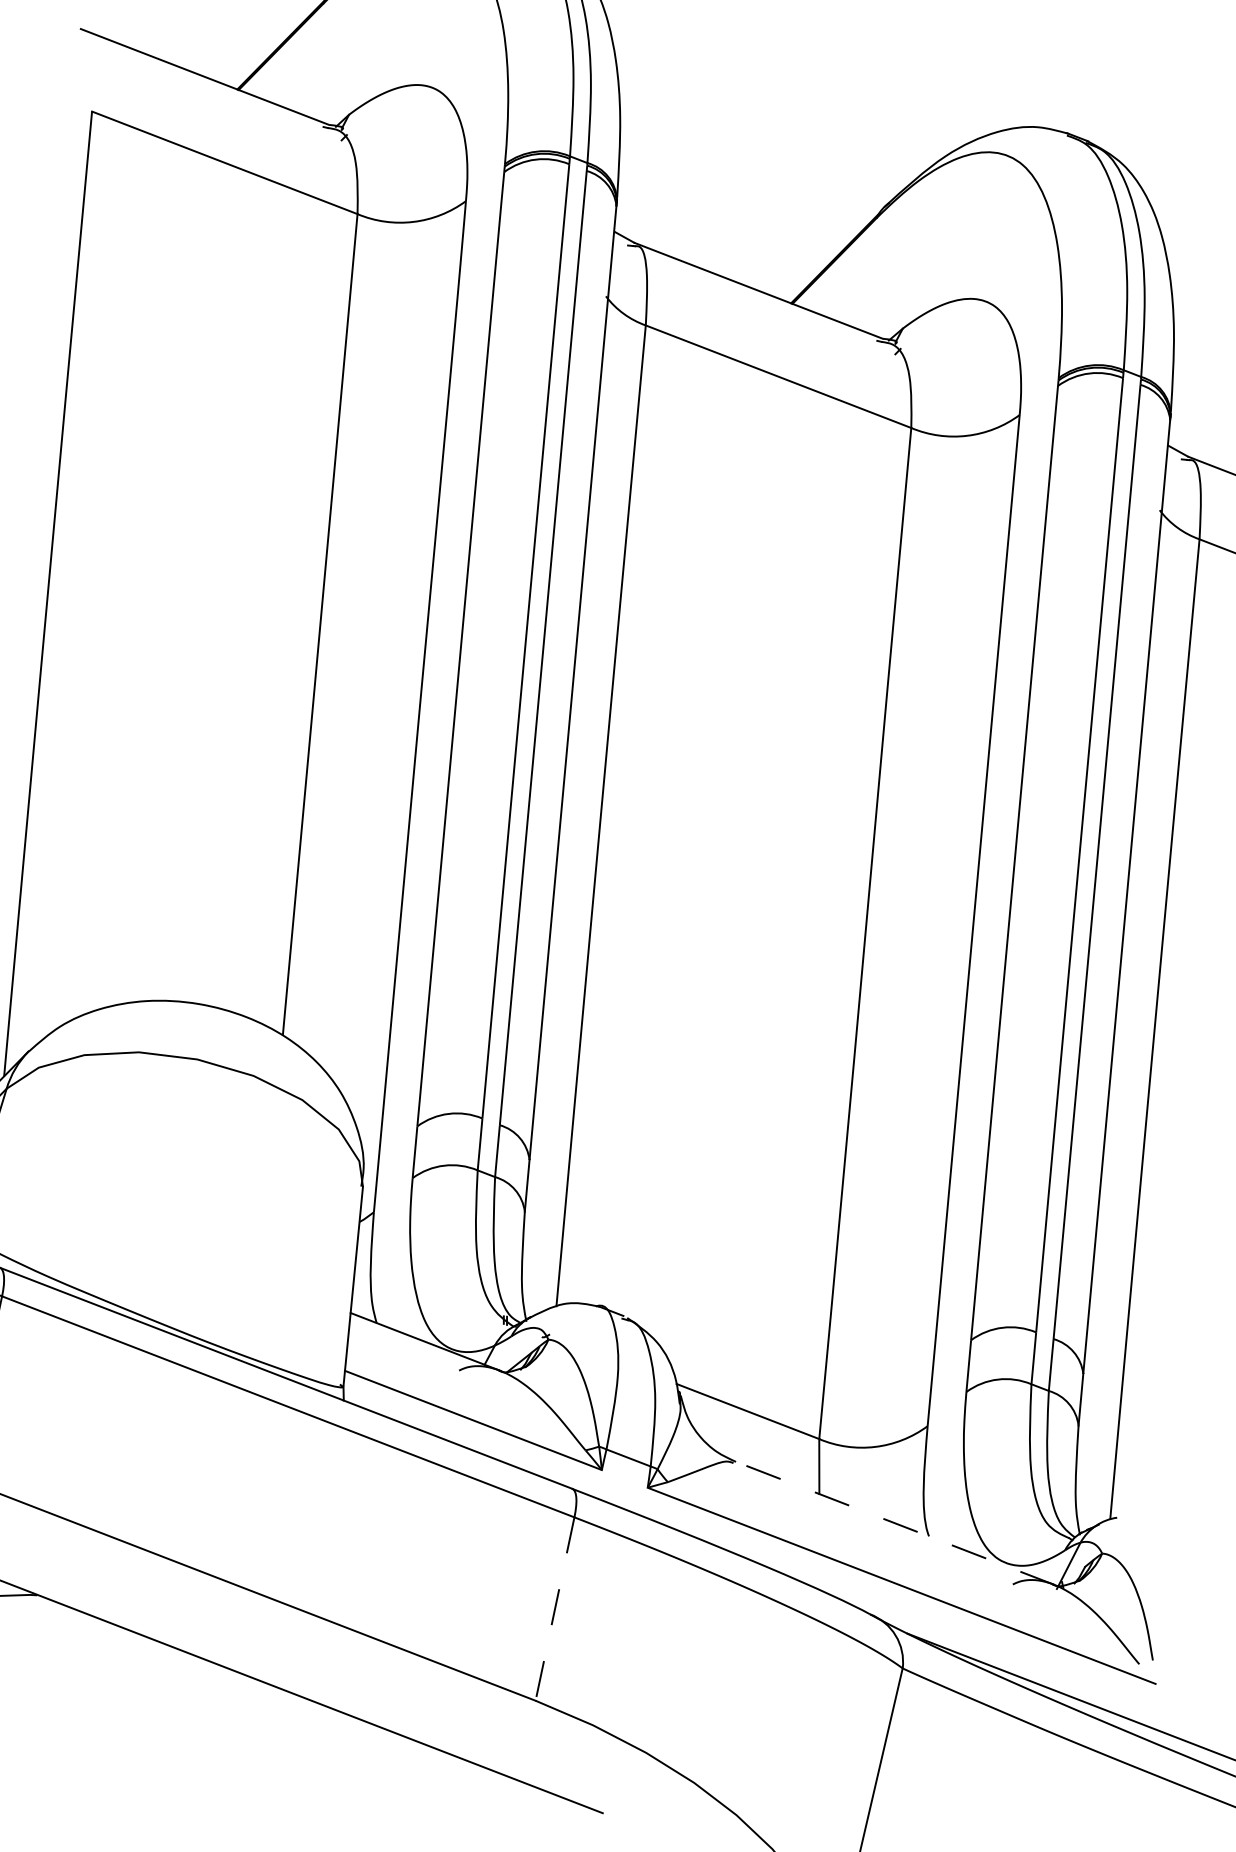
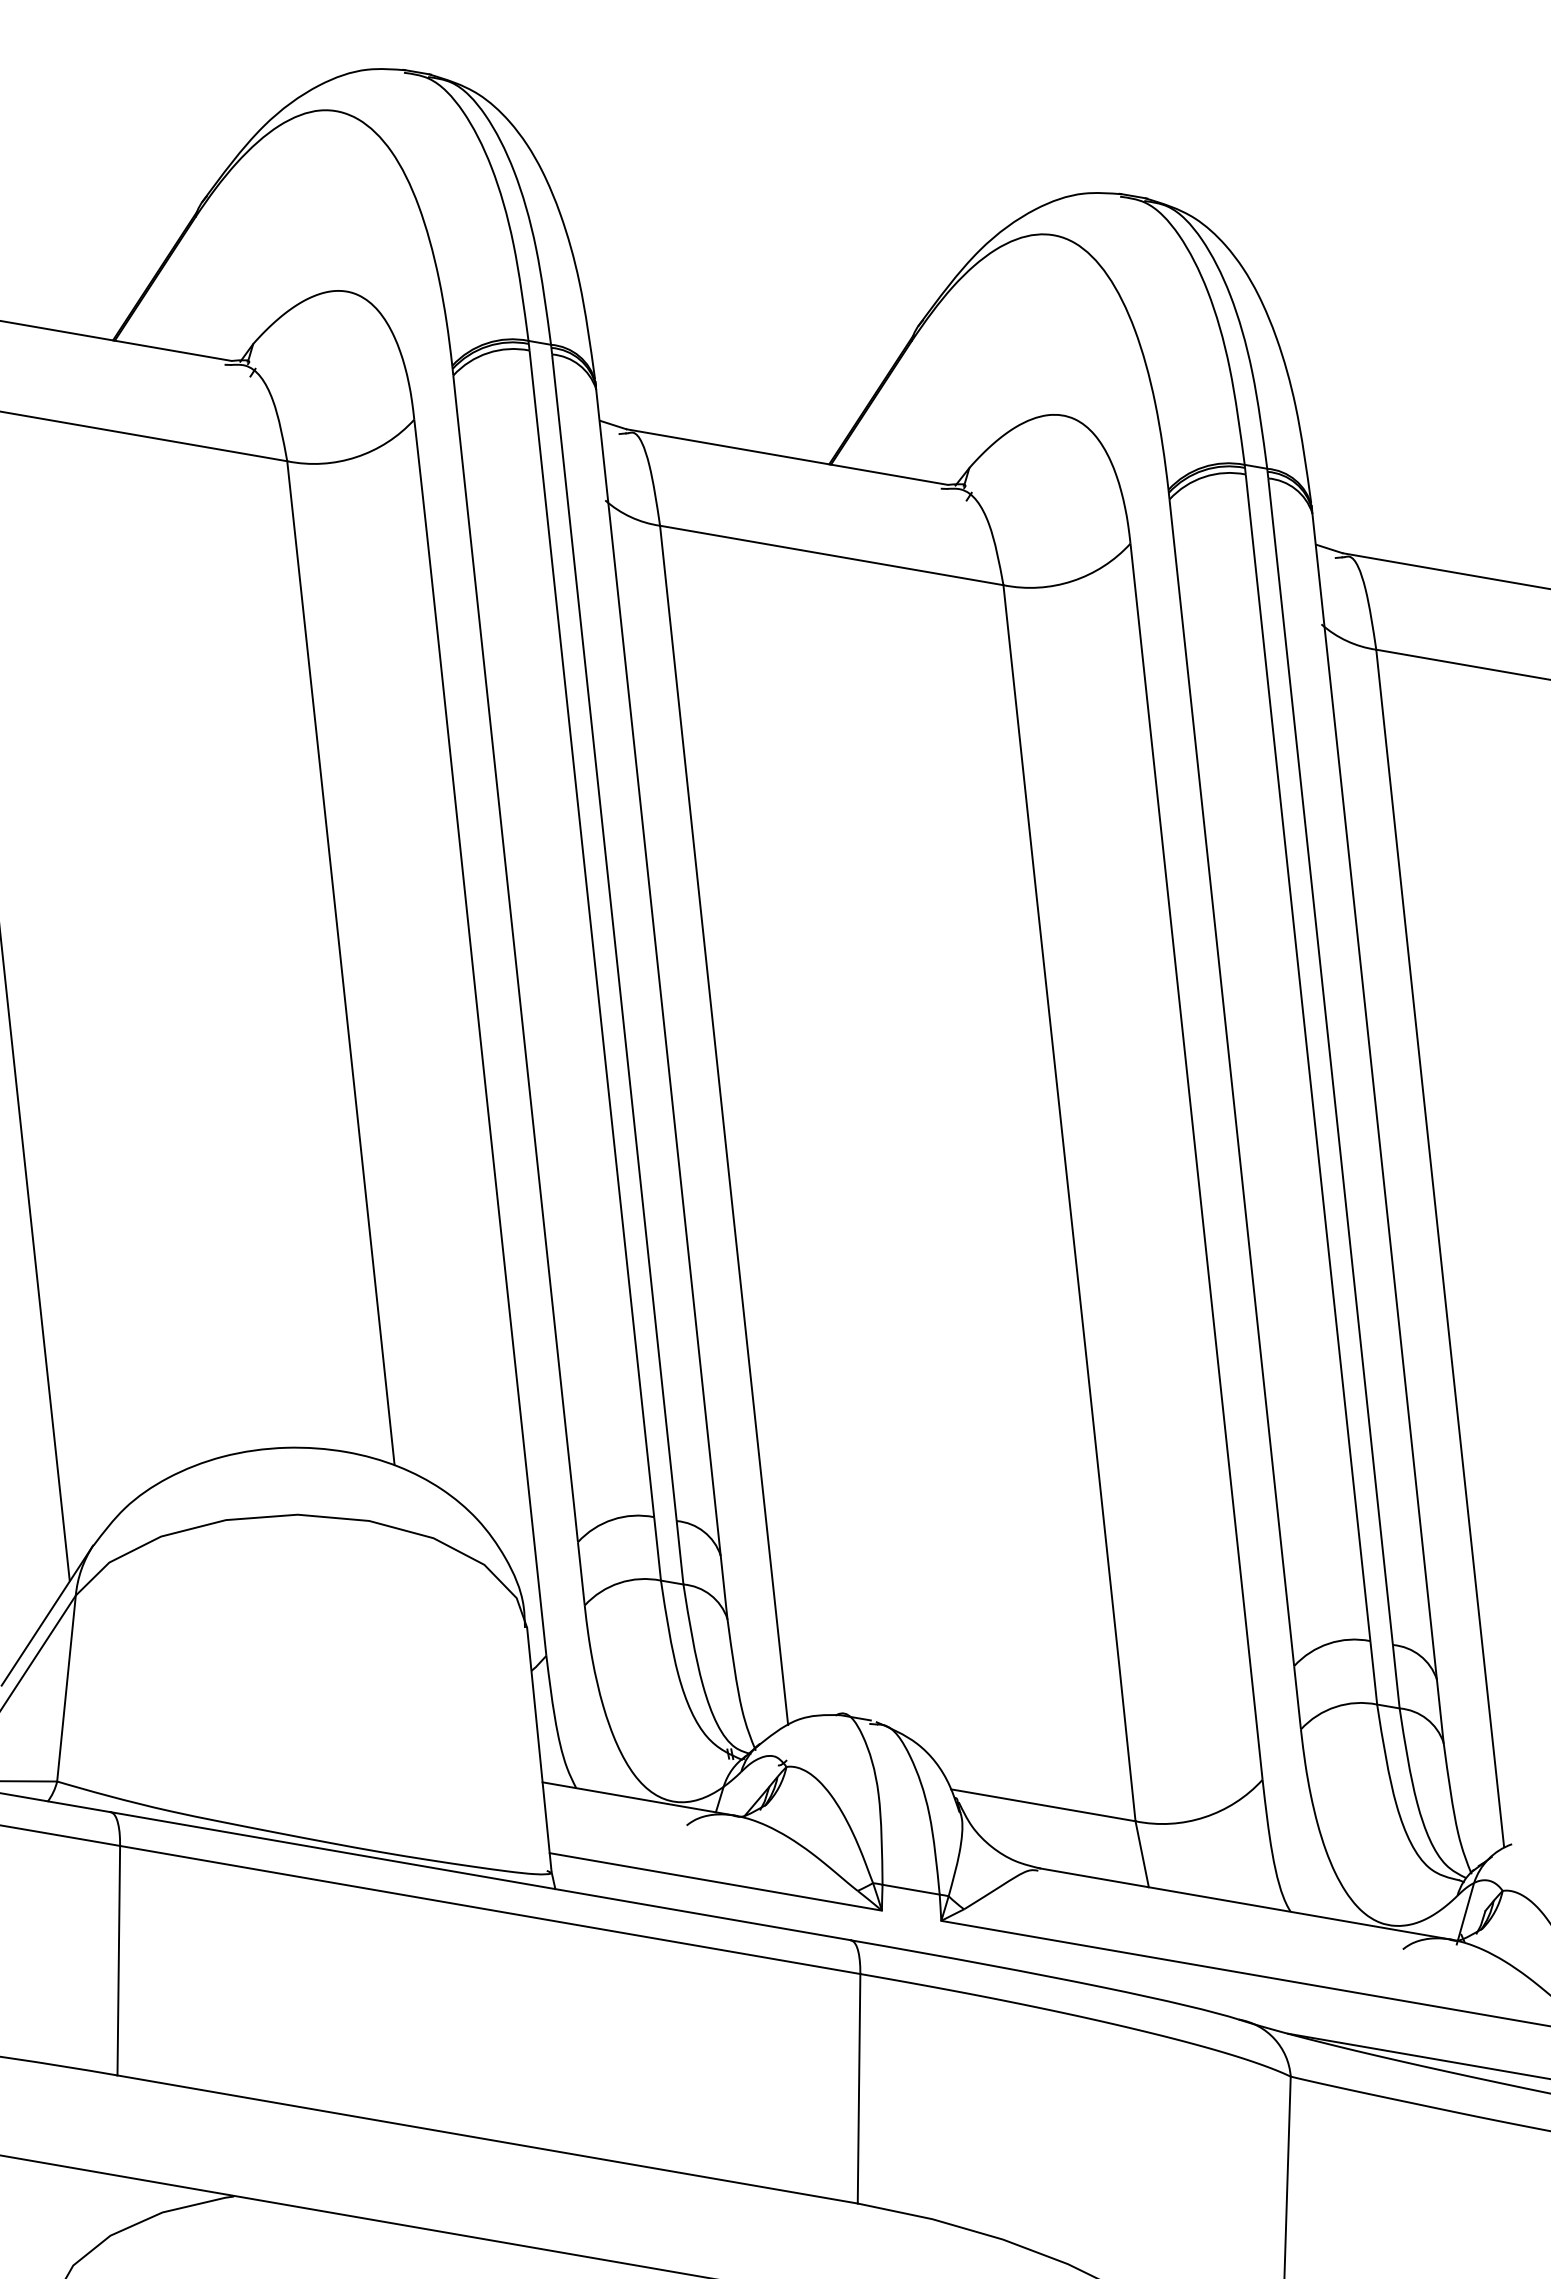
line: (894, 1522) -> (1245, 1903), dashed -> solid
line: (555, 1608) -> (859, 2088), dashed -> solid

